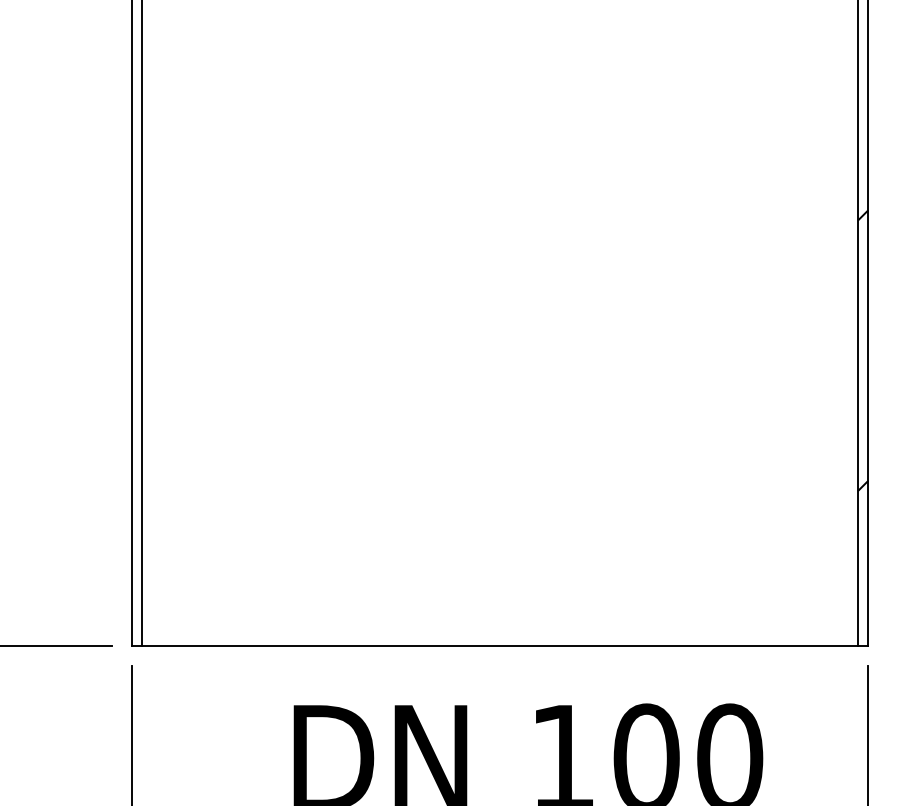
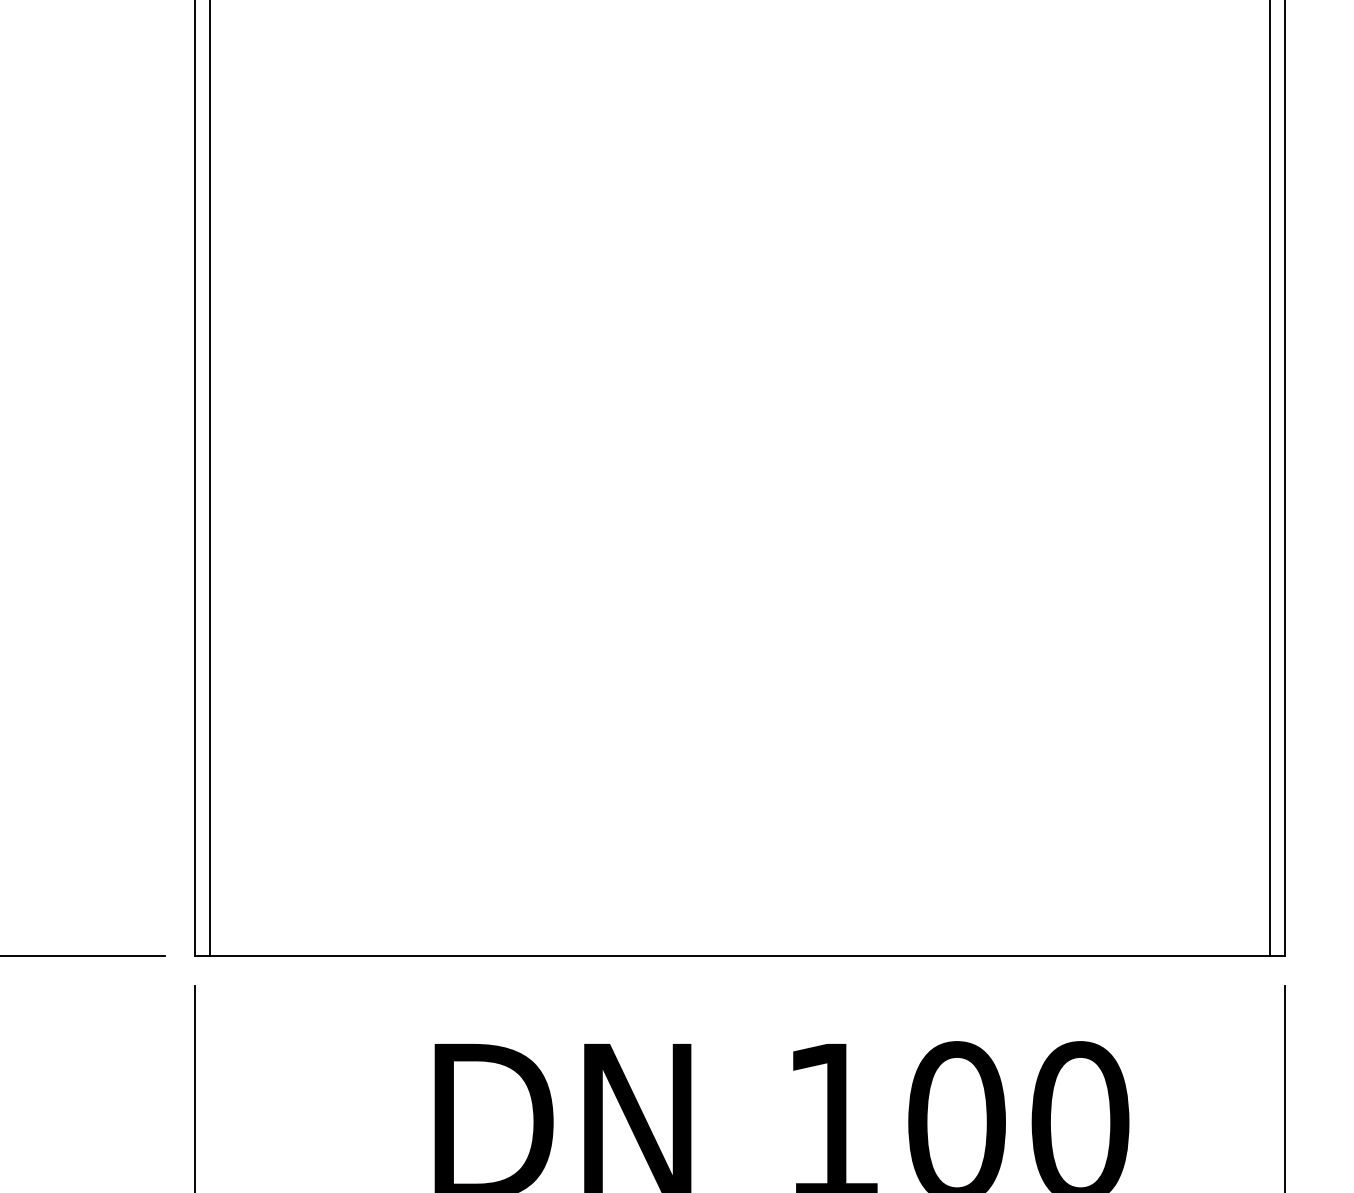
hatch: (863, 350) -> (1277, 518), removed

